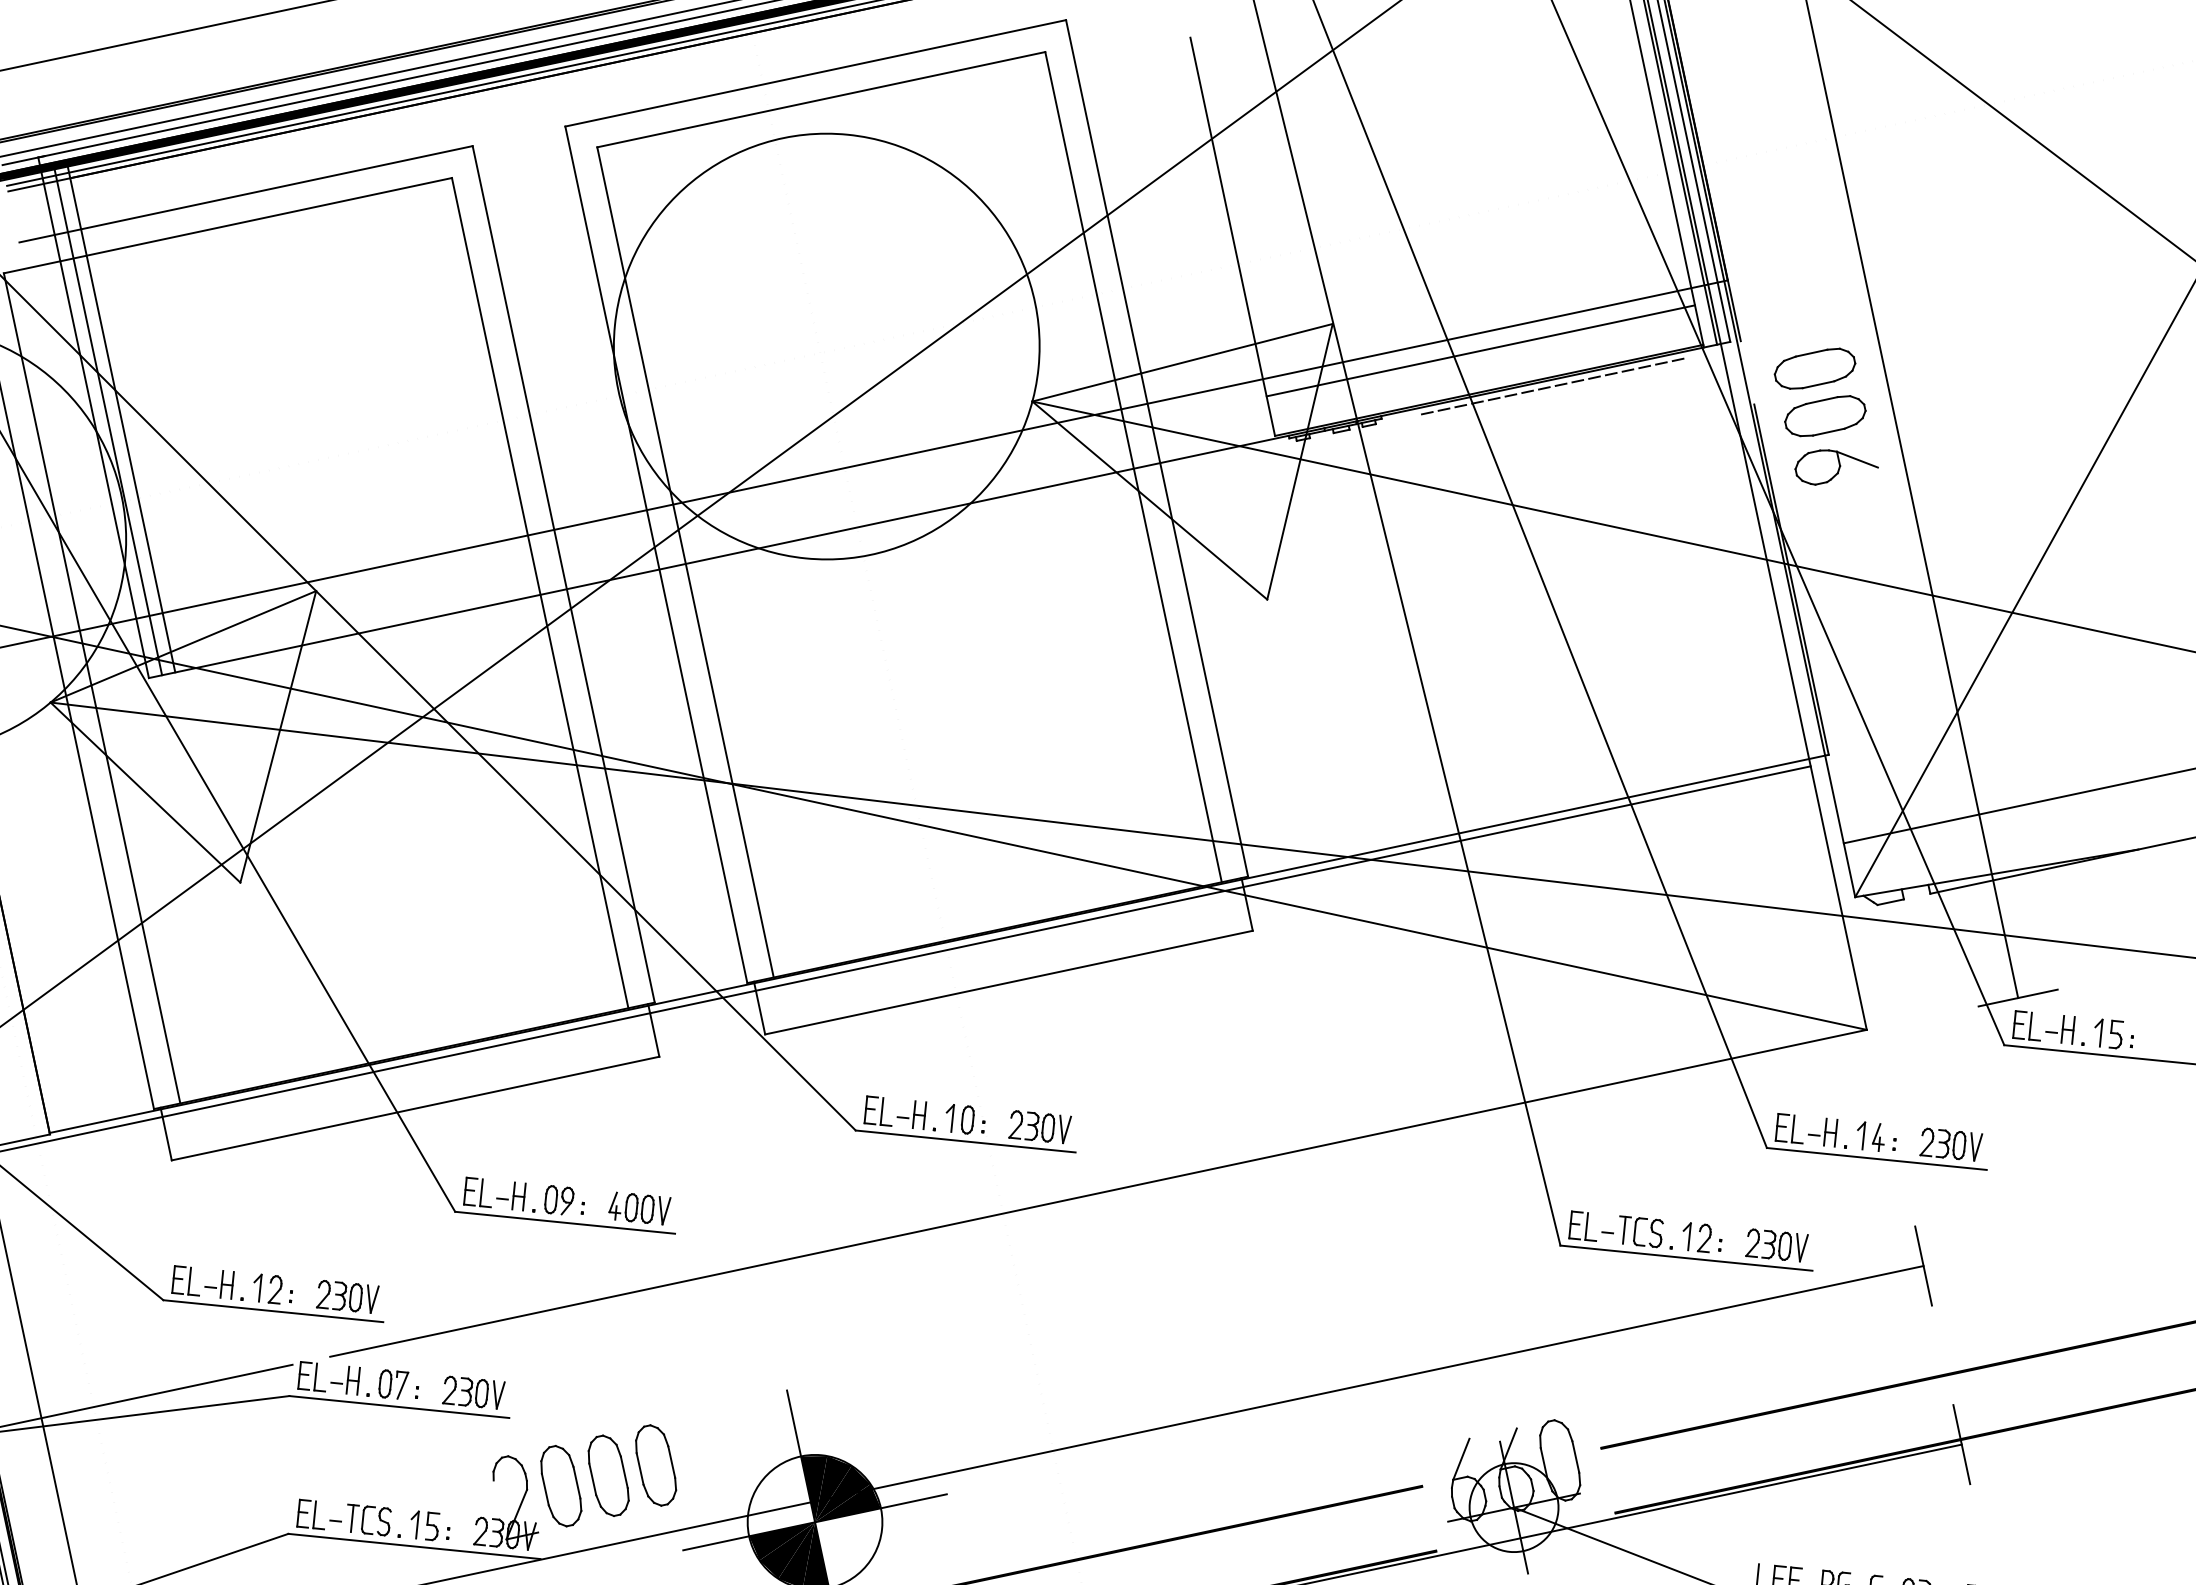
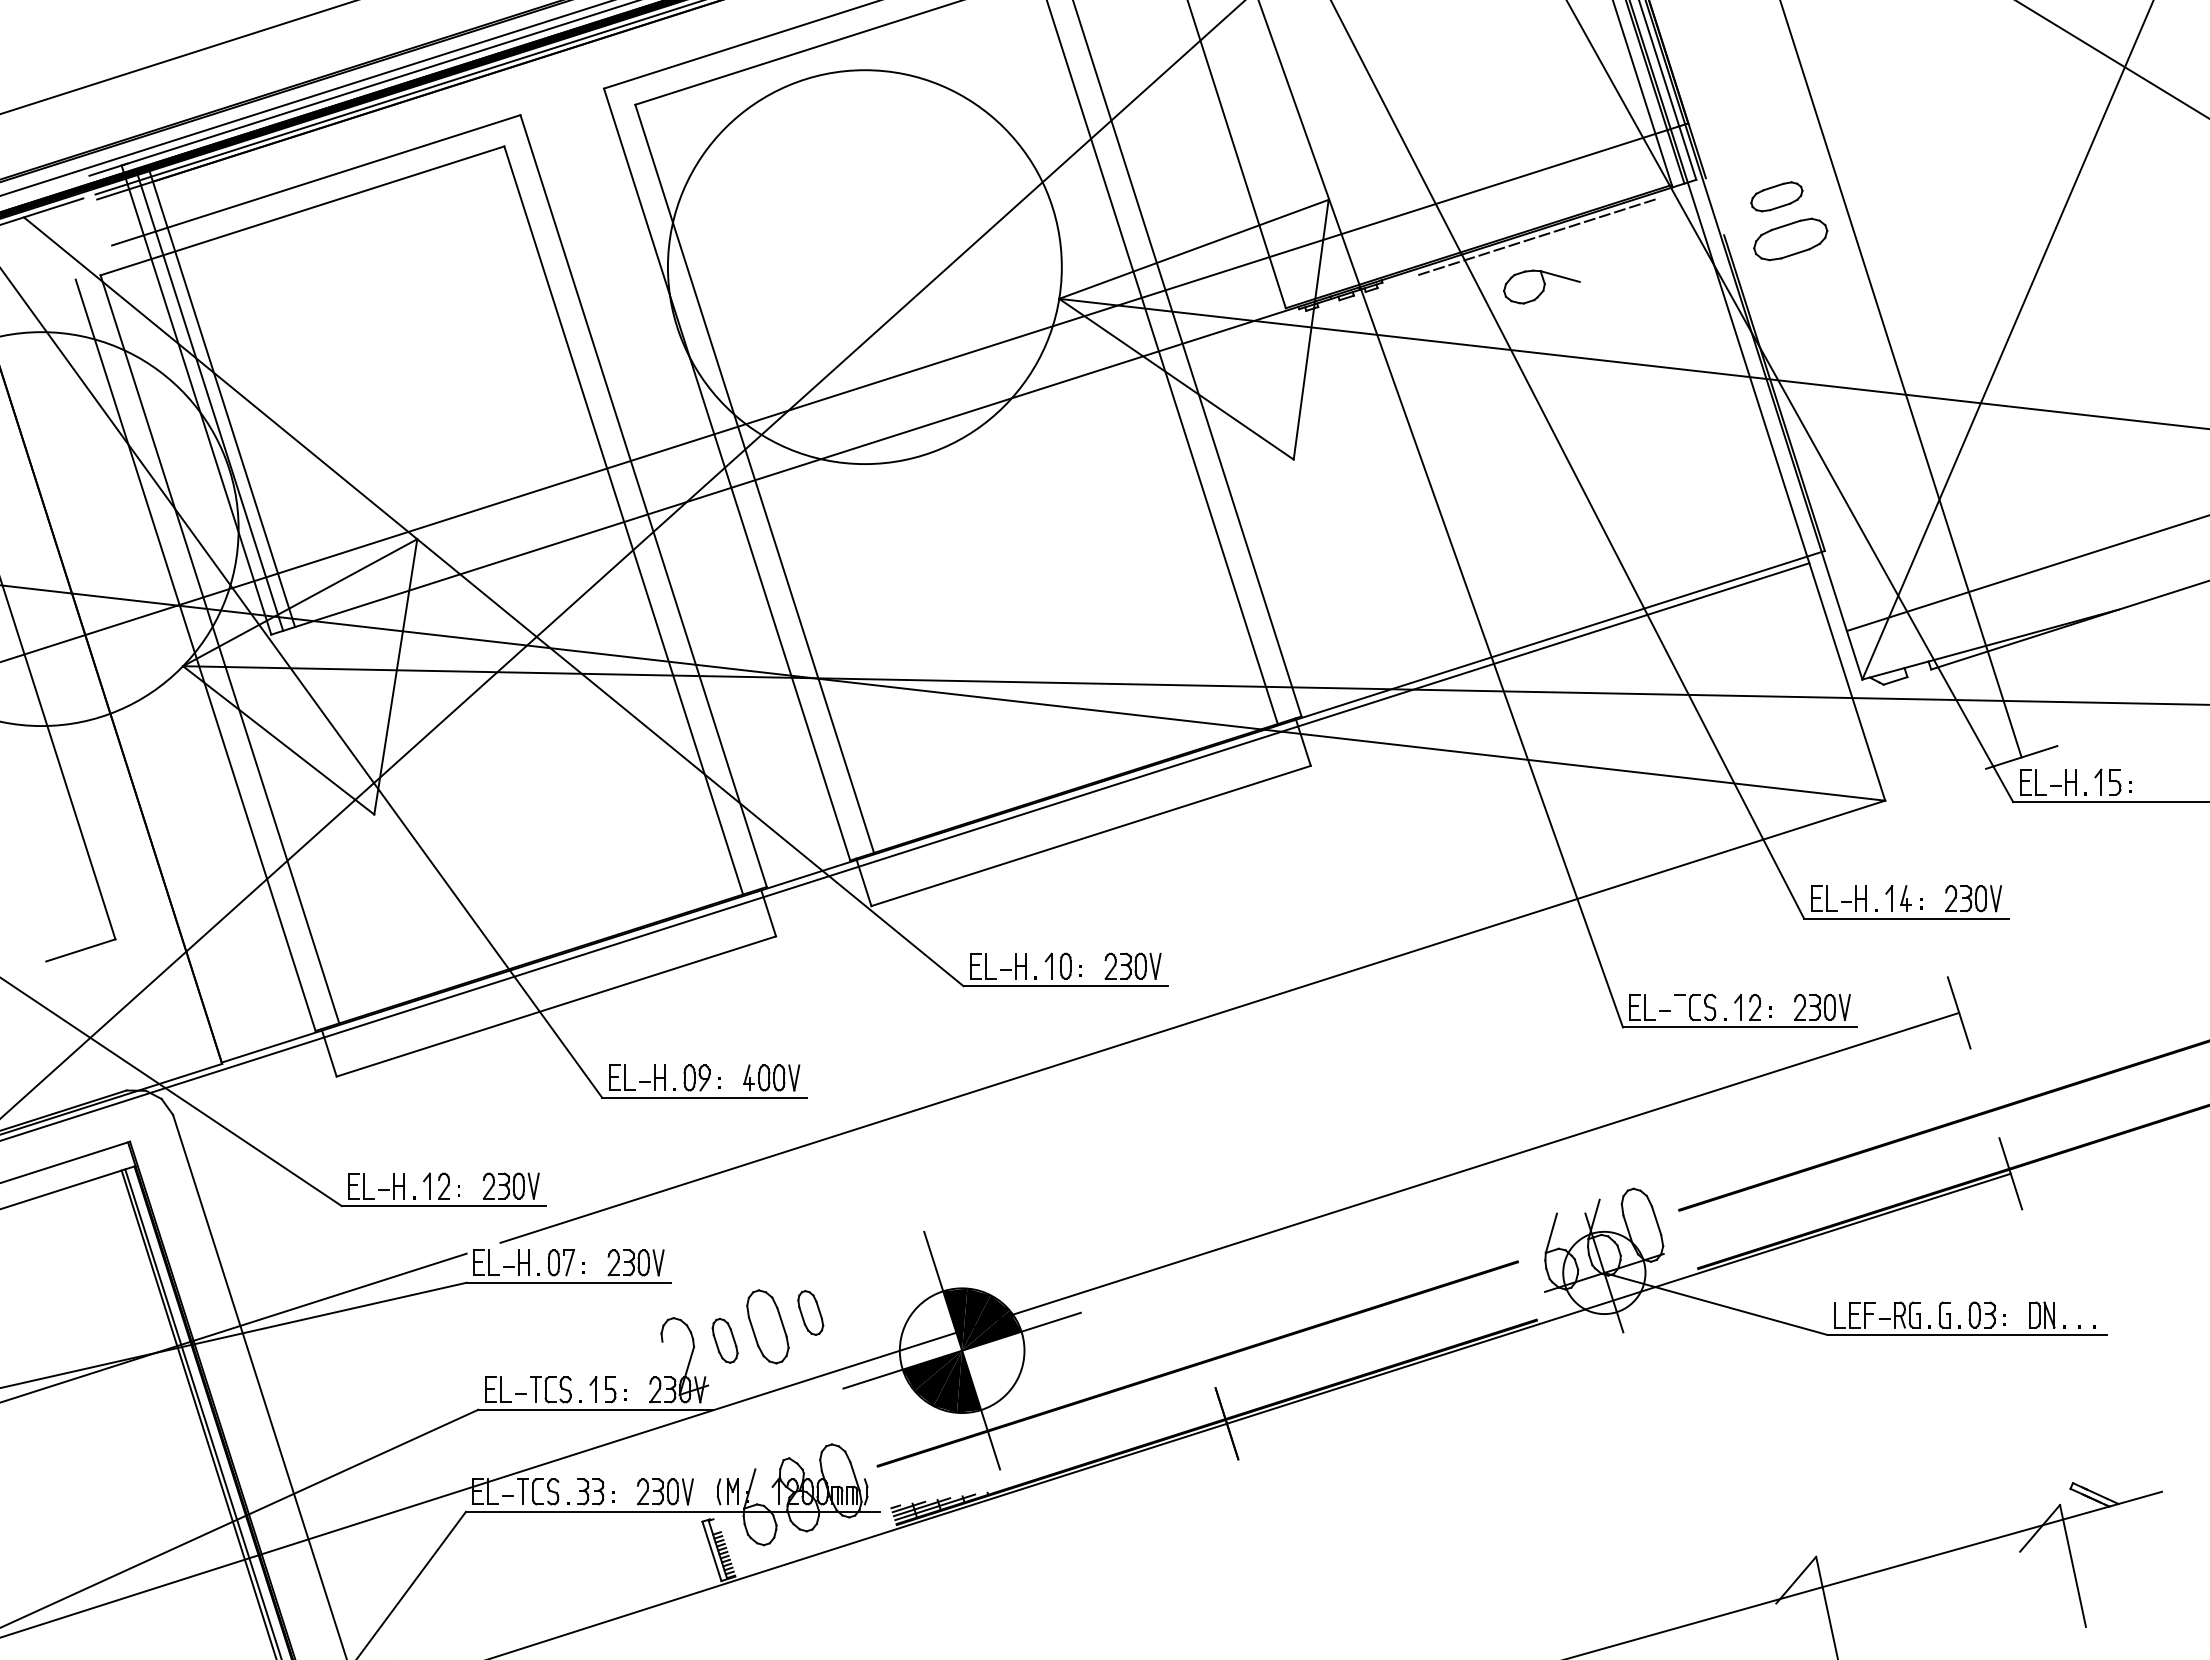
line: (1480, 350) -> (1467, 210), removed
part: (1814, 368) -> (1776, 196), size x0.7
part: (1836, 468) -> (1541, 286), moved
line: (1624, 1230) -> (1680, 1007), removed
part: (656, 1464) -> (810, 1312), size x0.6
part: (560, 1485) -> (724, 1340), size x0.6

